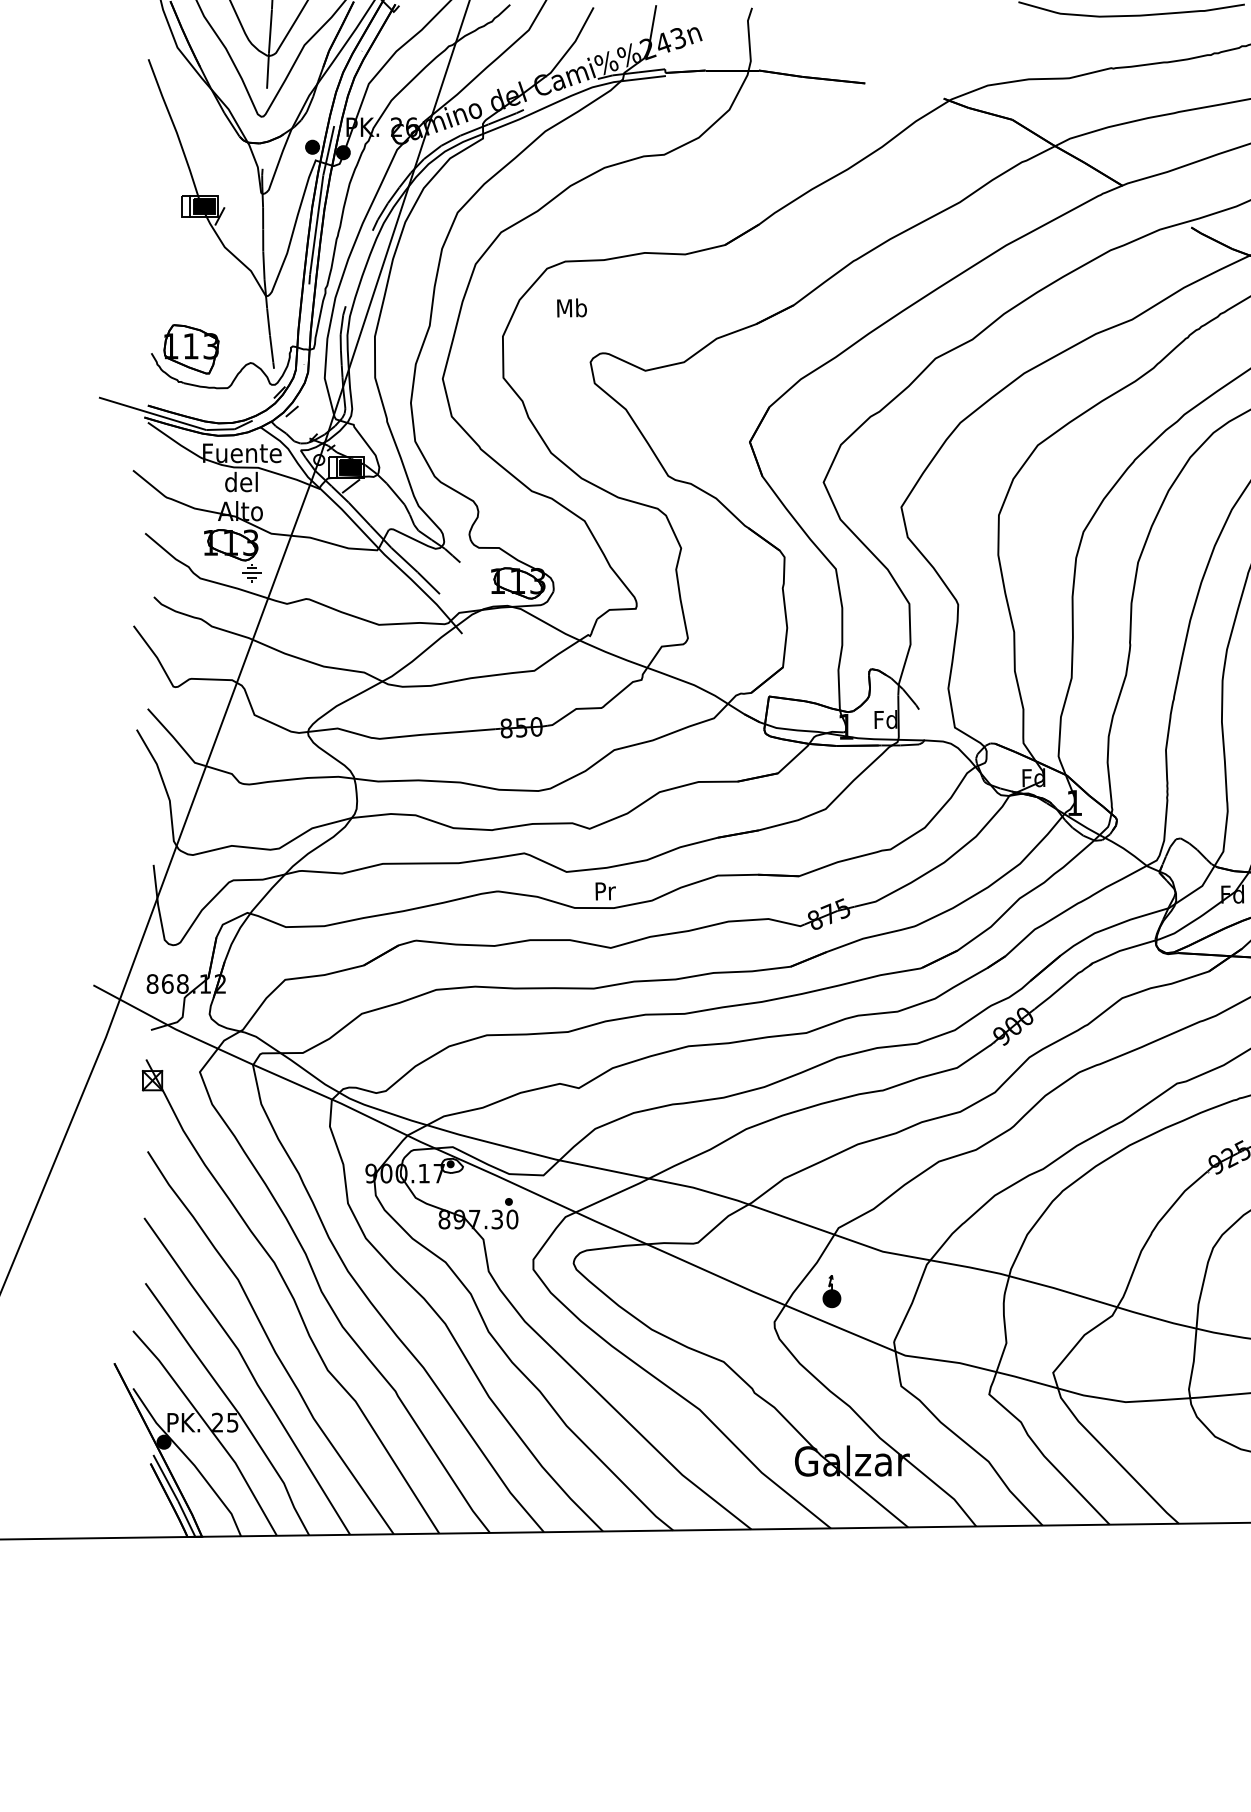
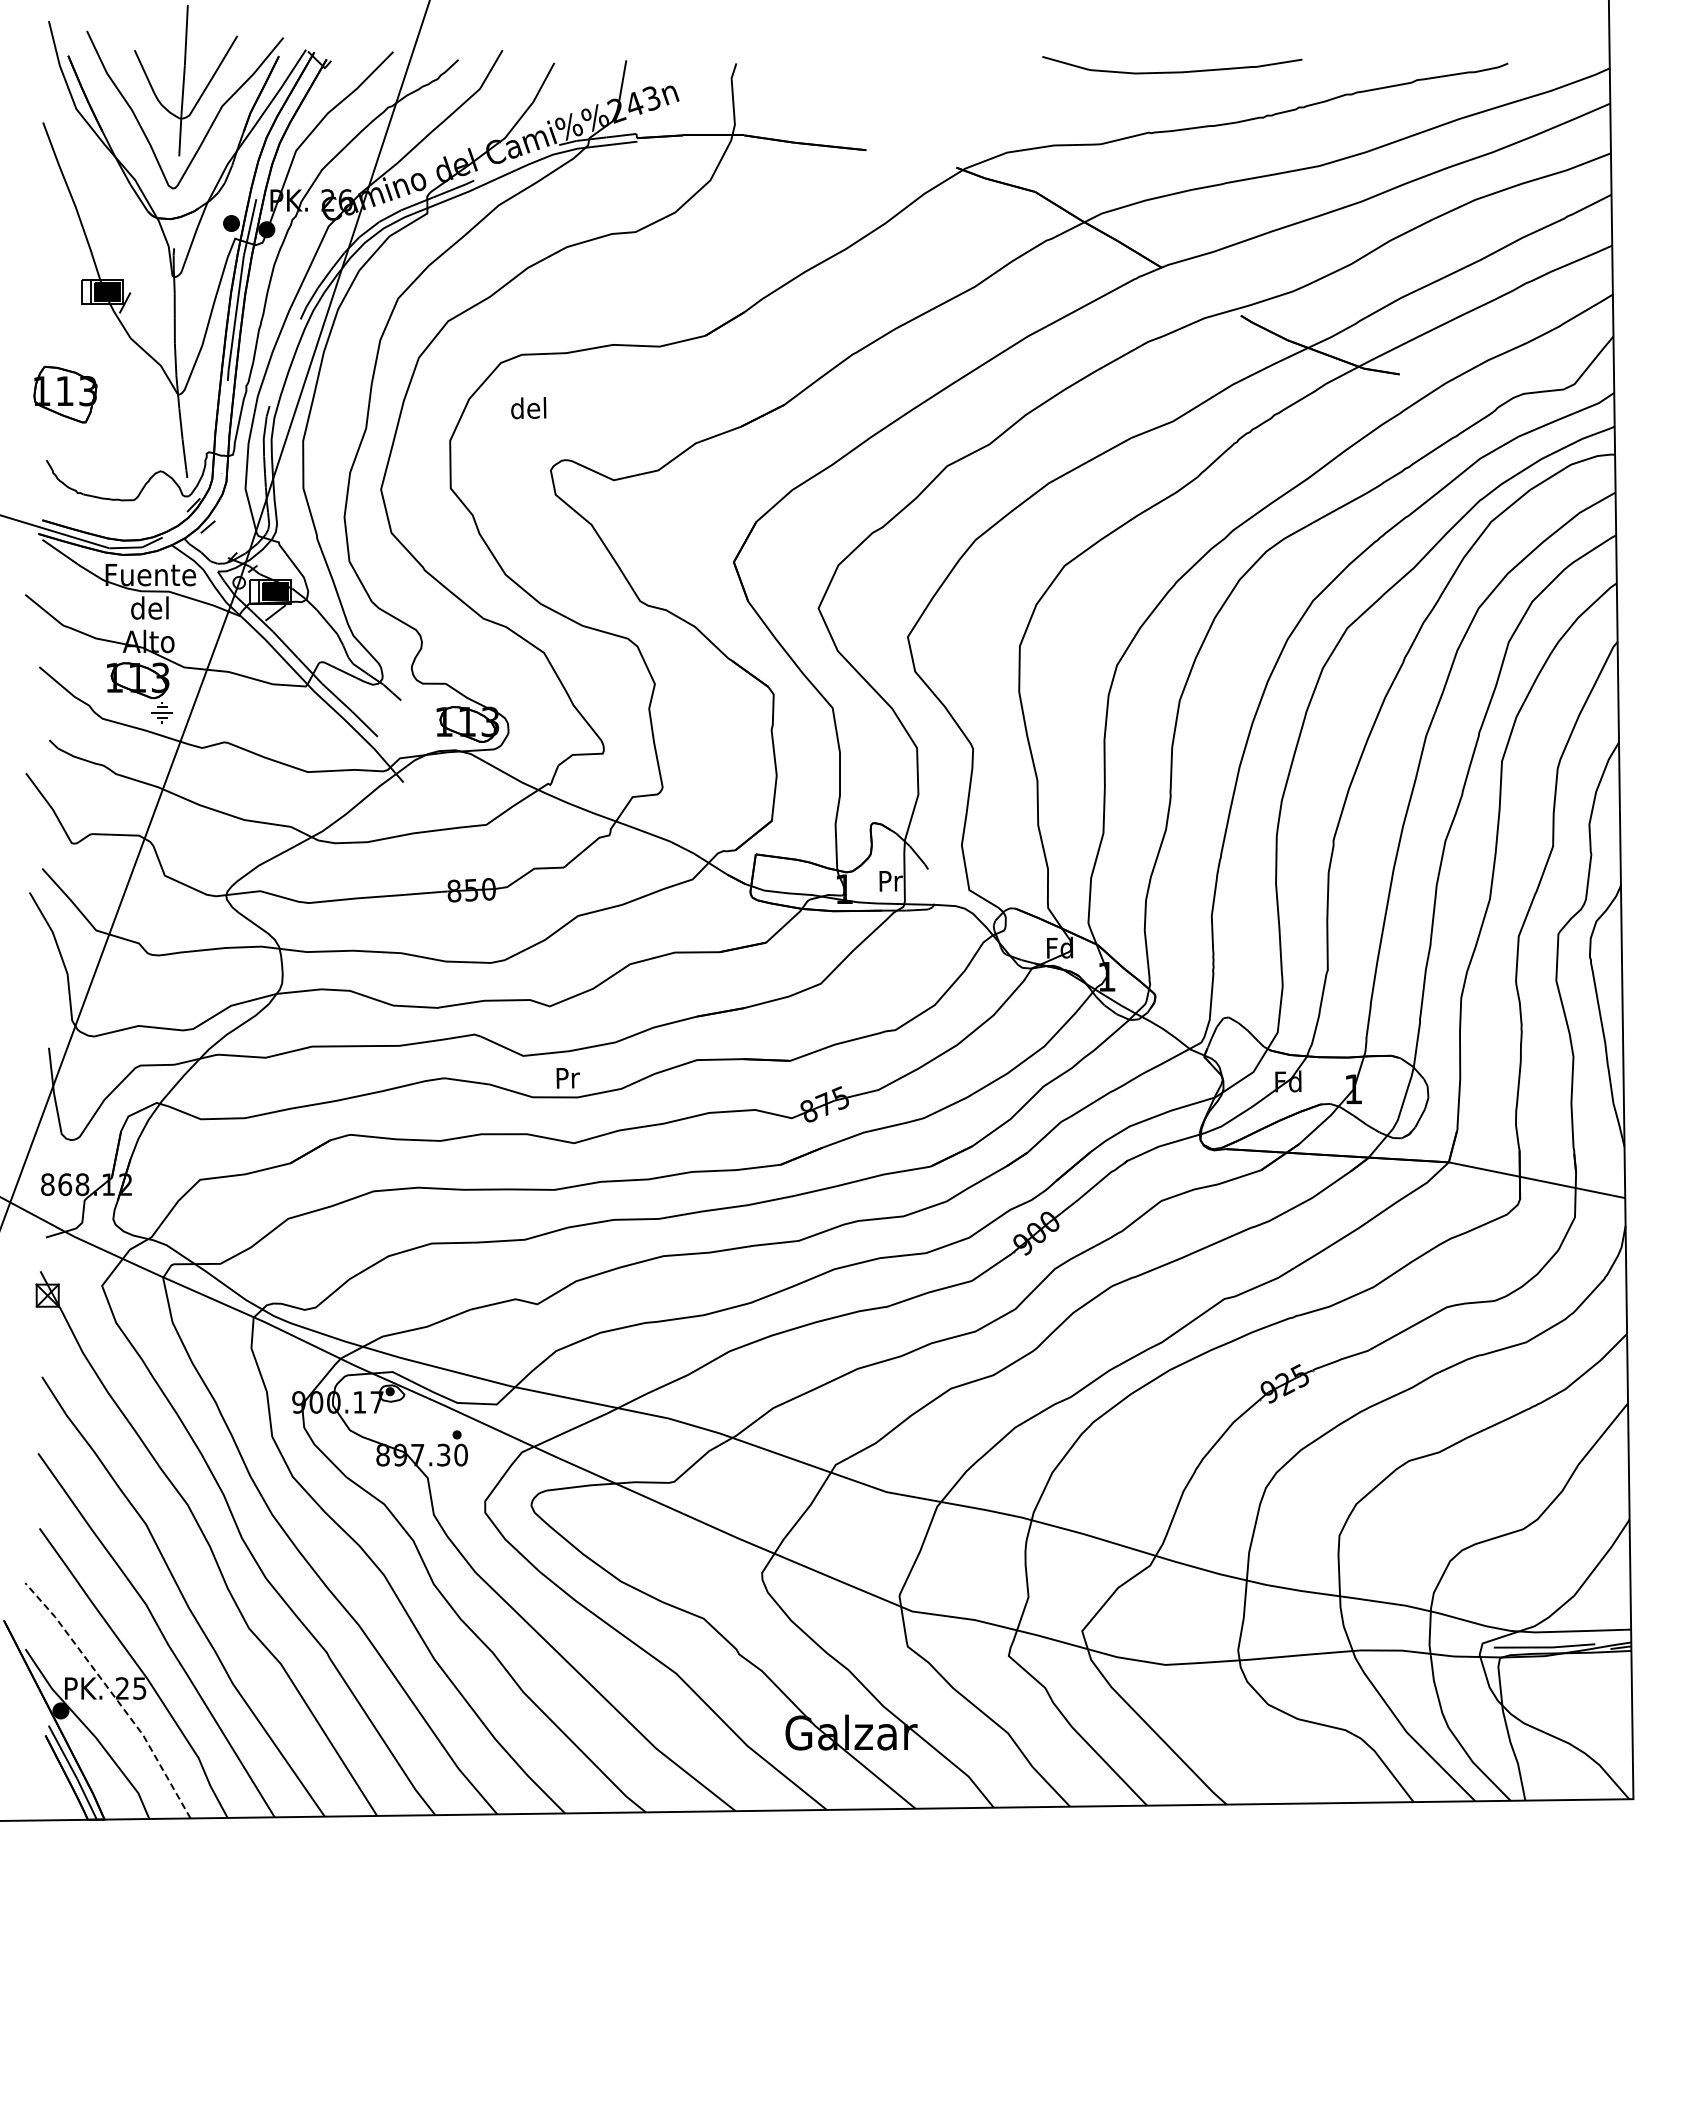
text: (571, 308) -> (528, 408), Mb -> del
part: (191, 349) -> (65, 394), moved
text: (886, 719) -> (890, 880), Fd -> Pr
part: (831, 1291) -> (827, 1537), removed
line: (210, 1429) -> (114, 1696), solid -> dashed

